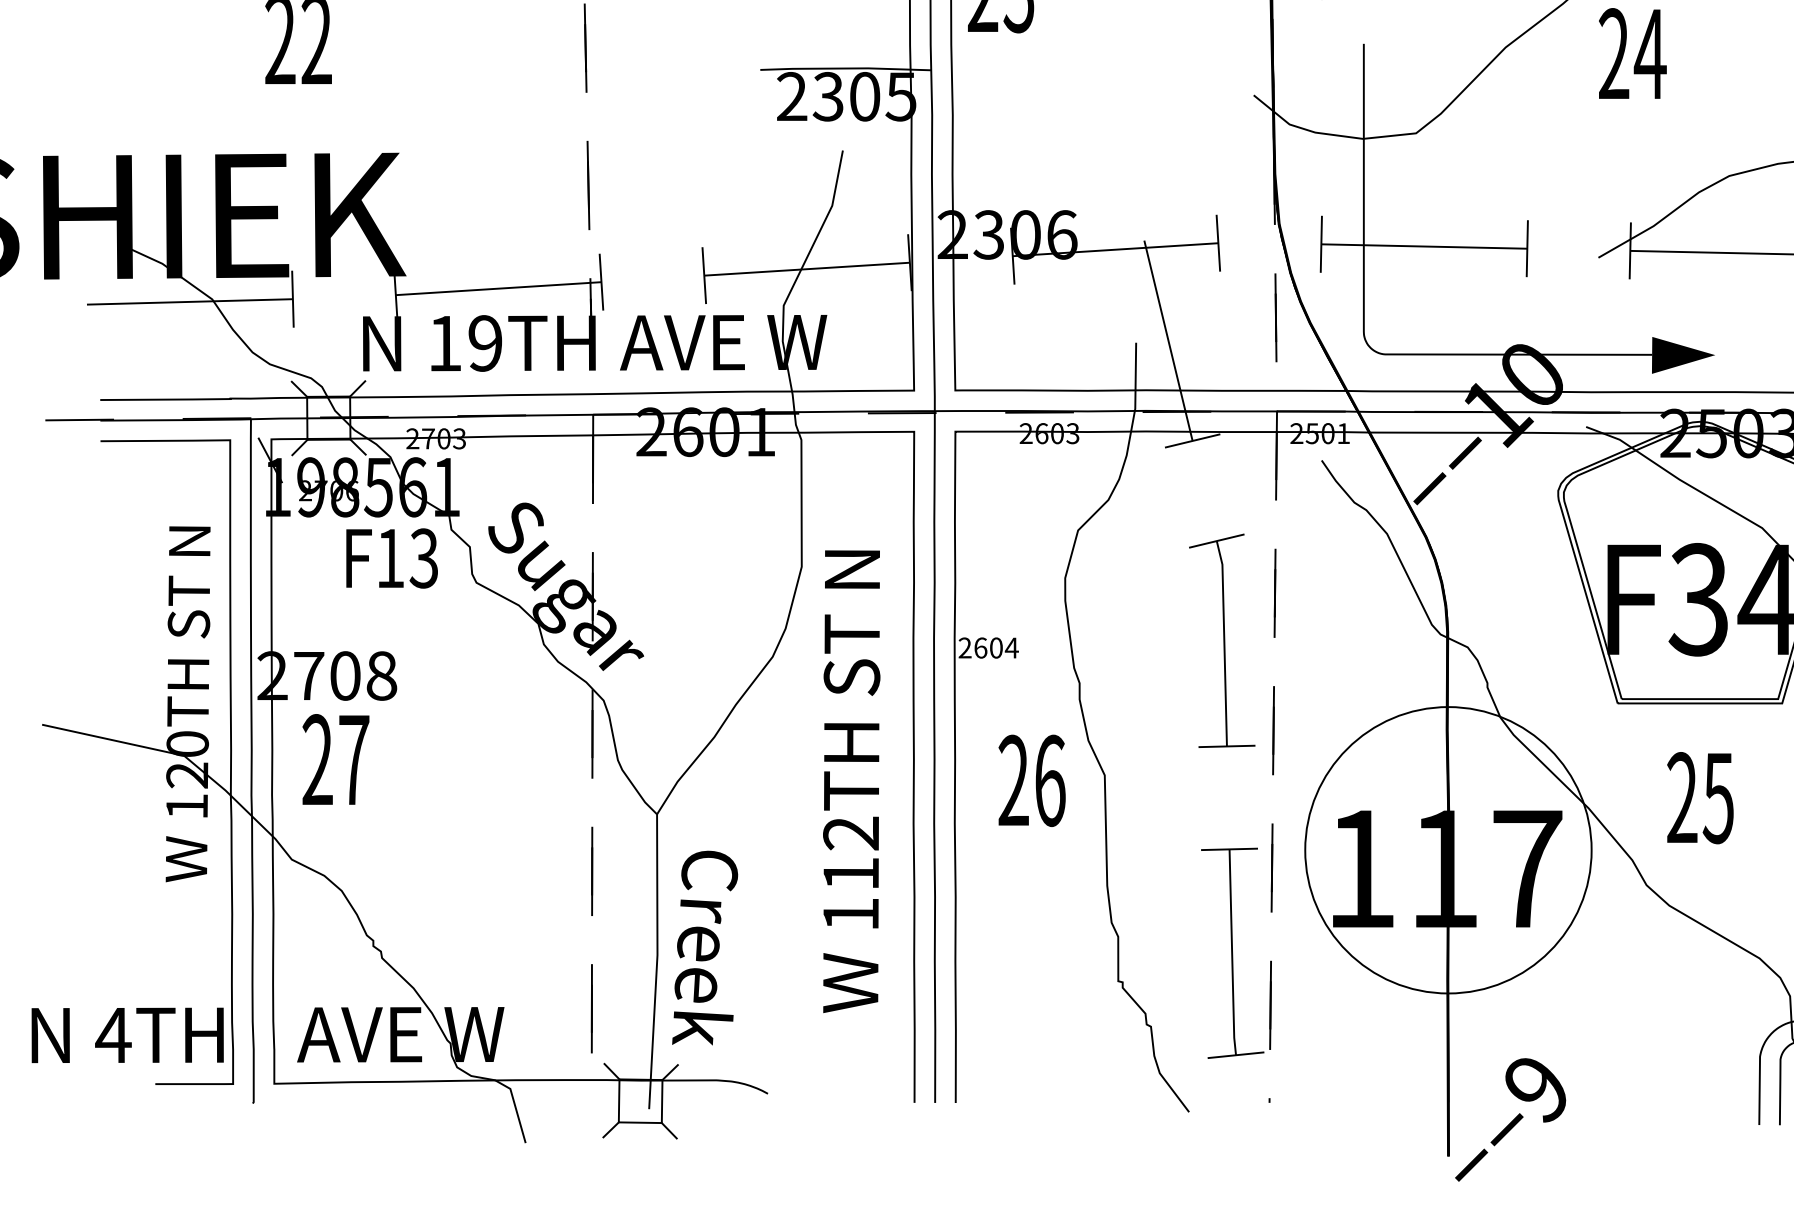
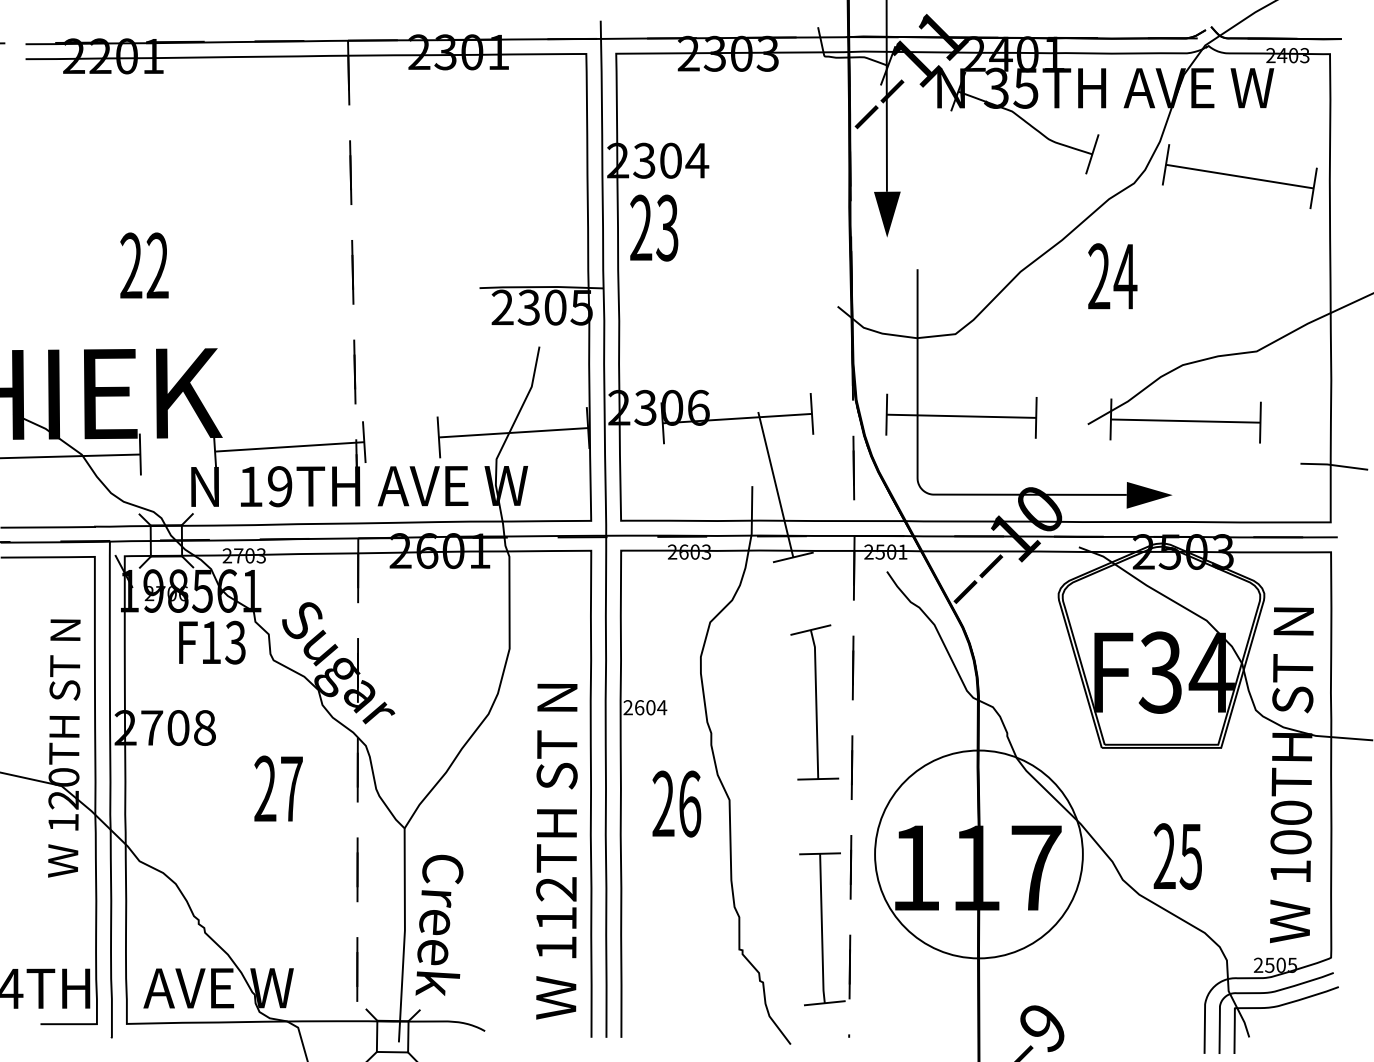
text: (335, 759) -> (278, 788), moved
text: (851, 781) -> (556, 851), moved
text: (1699, 797) -> (1177, 856), moved

